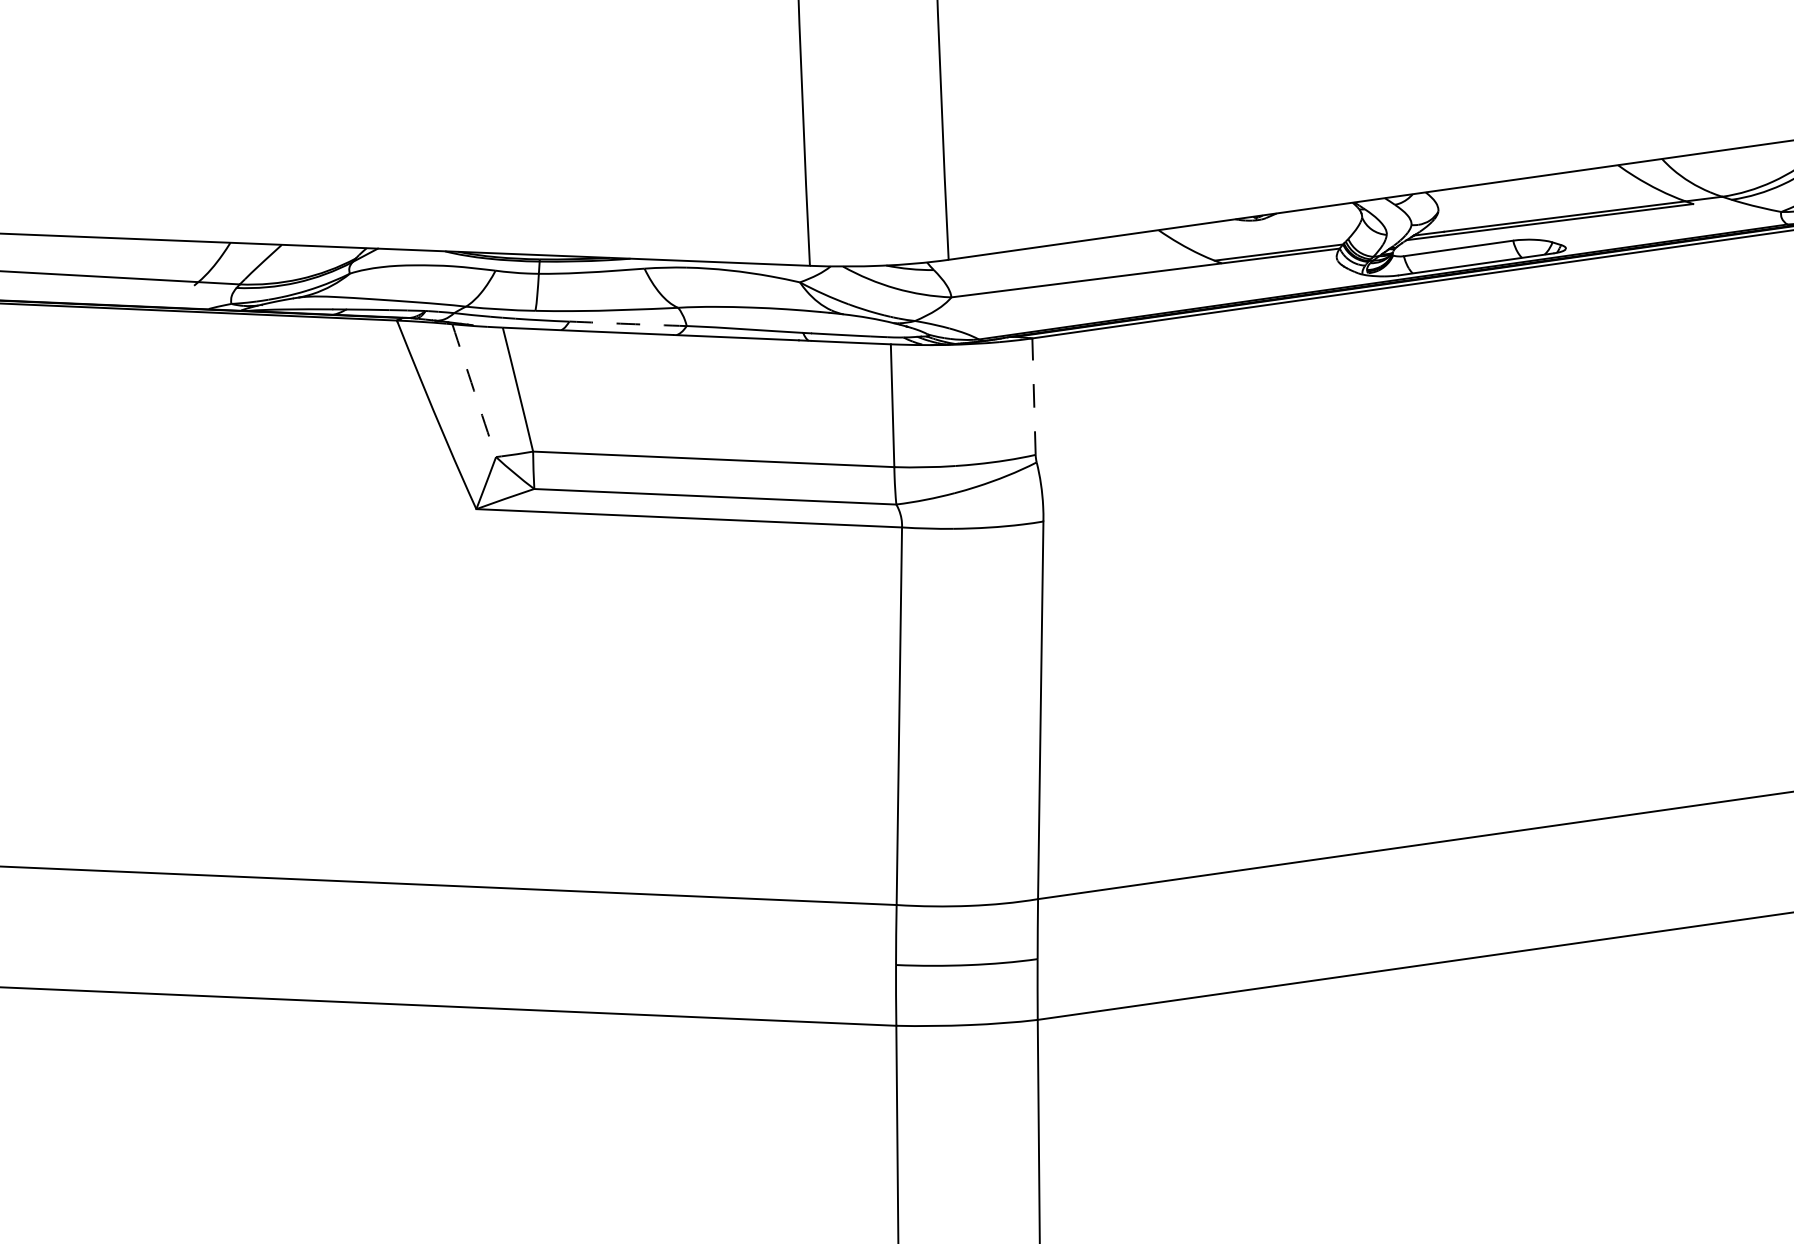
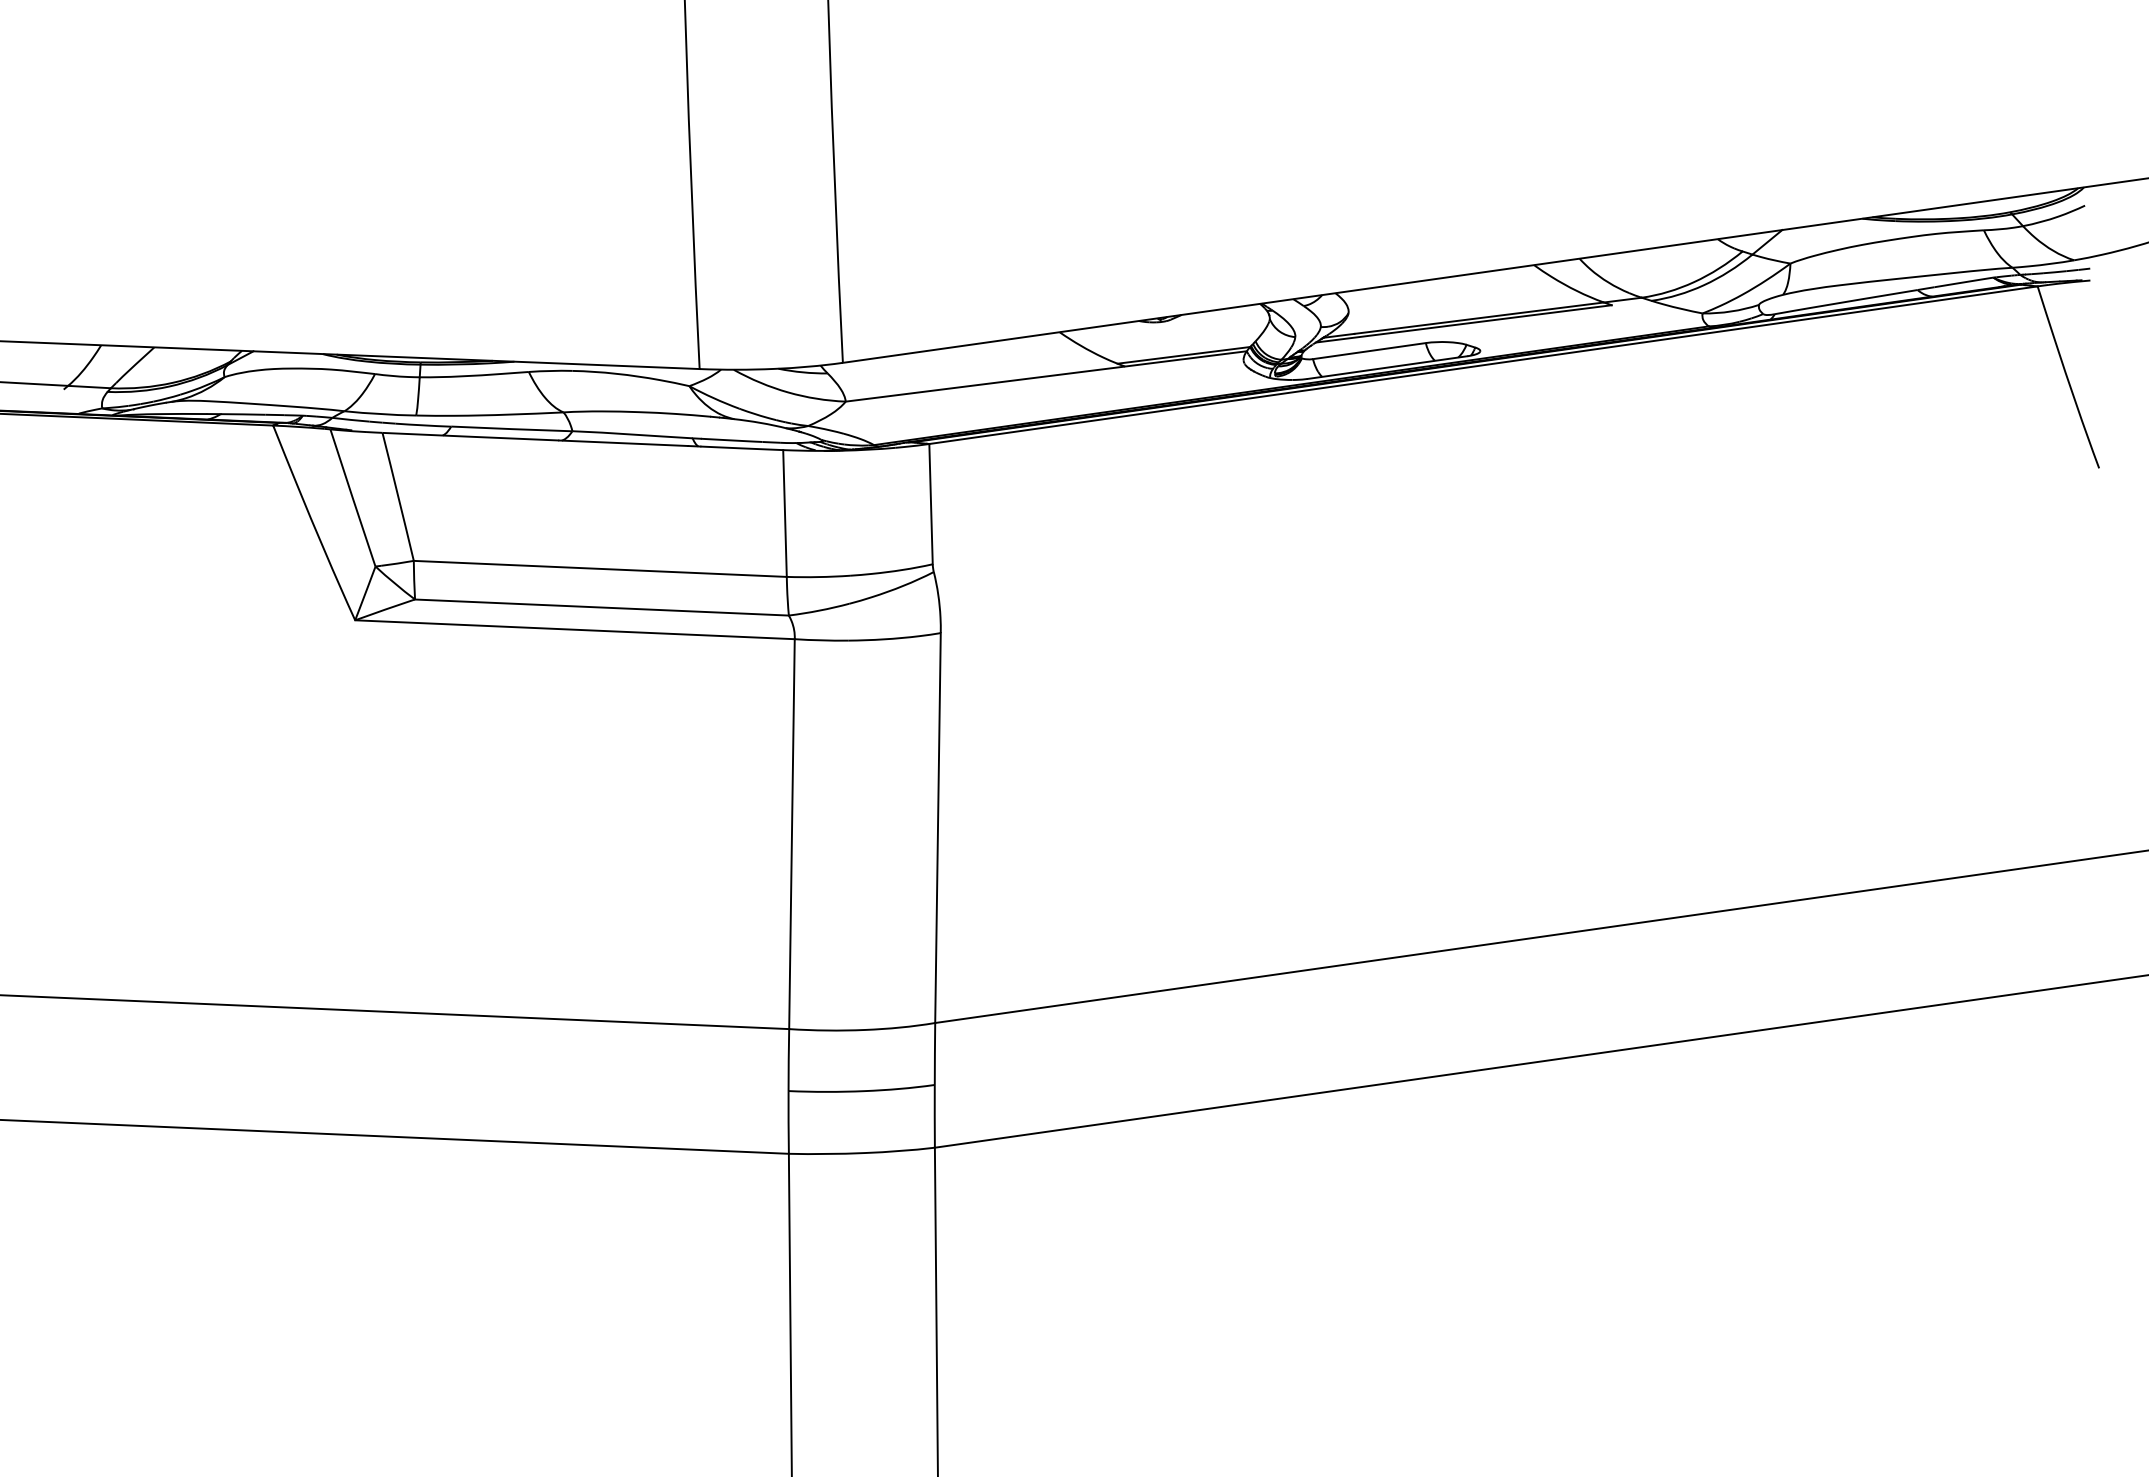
arc: (627, 324) -> (511, 429), dashed -> solid
arc: (473, 391) -> (352, 498), dashed -> solid
line: (1034, 396) -> (931, 503), dashed -> solid

